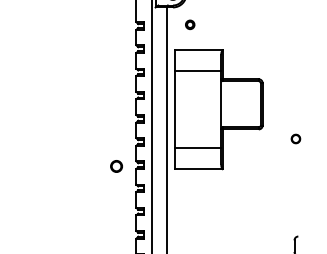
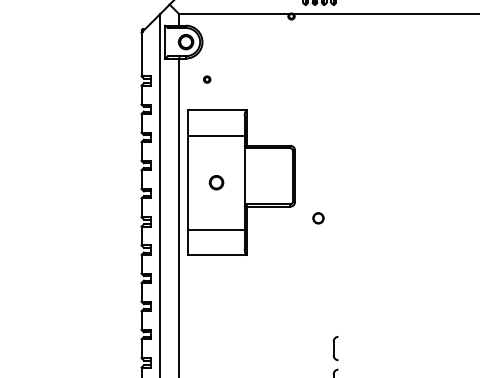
part: (190, 24) -> (207, 79), size x0.62
circle: (295, 139) -> (318, 218), moved
part: (116, 166) -> (216, 182), moved

